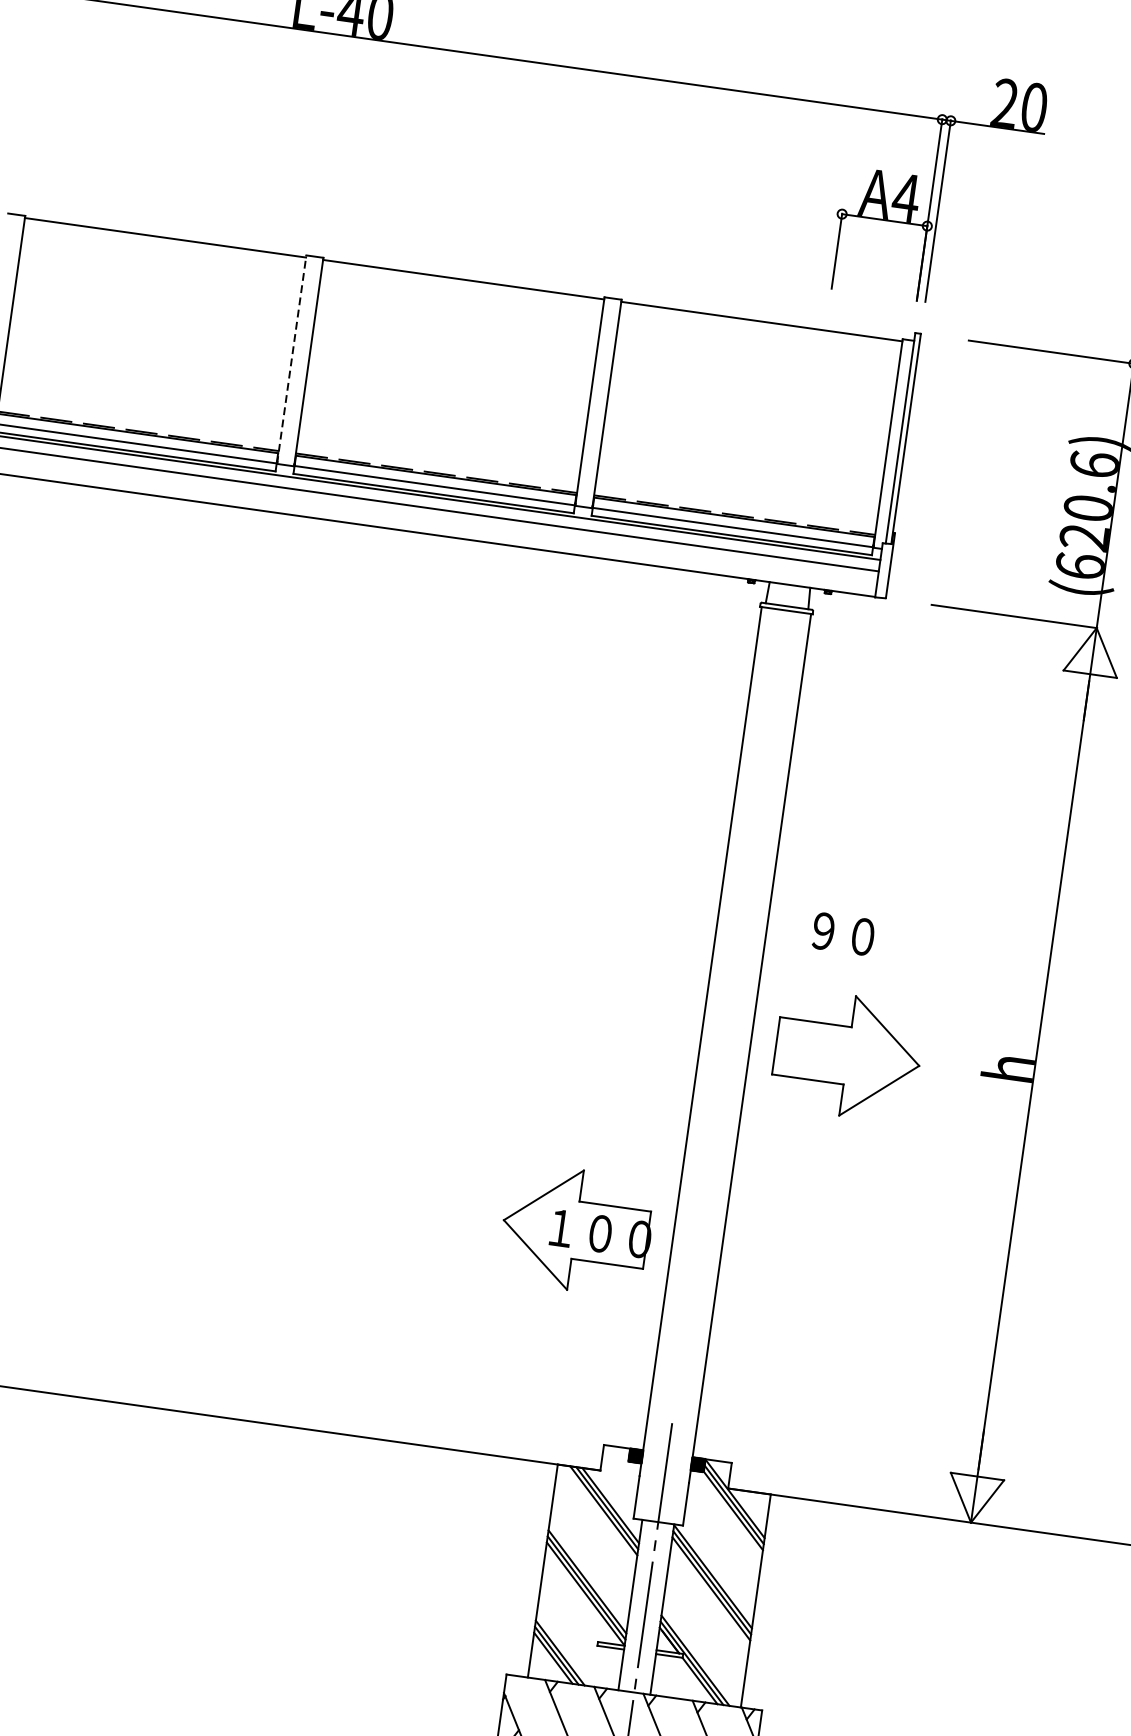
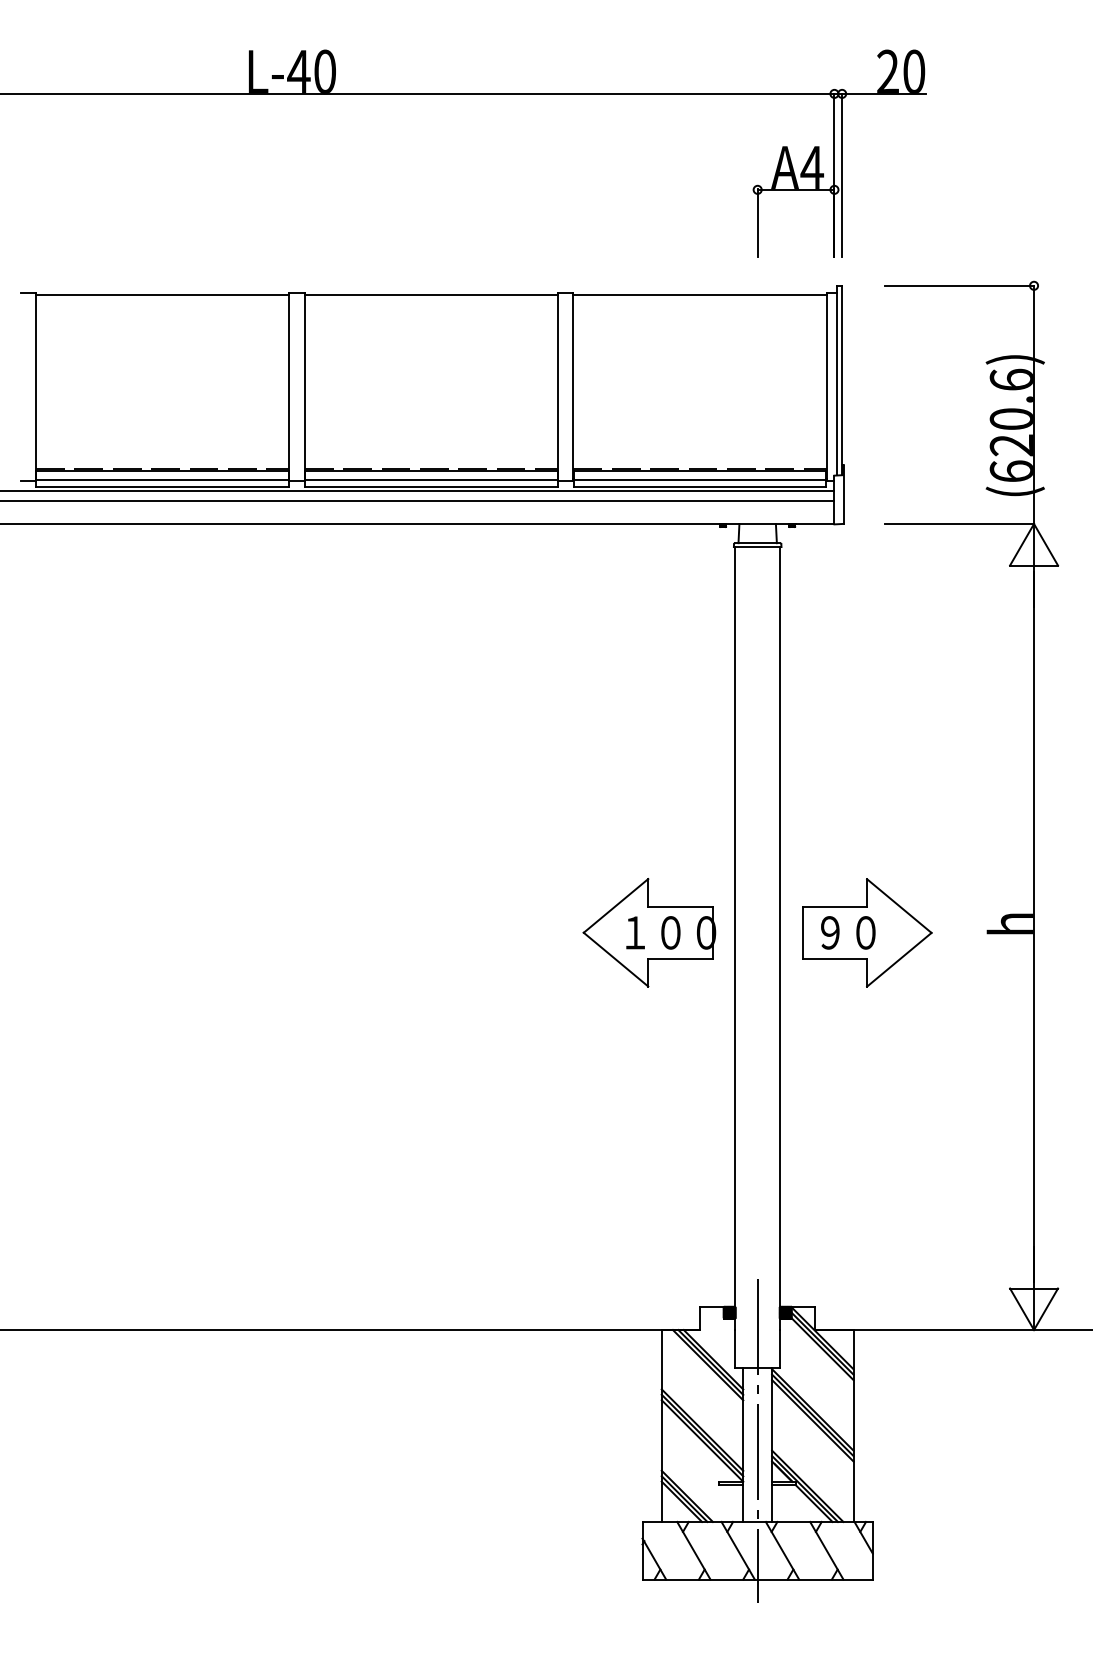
line: (291, 359) -> (289, 386), dashed -> solid
text: (843, 933) -> (848, 932), moved
part: (576, 1230) -> (649, 932), moved

